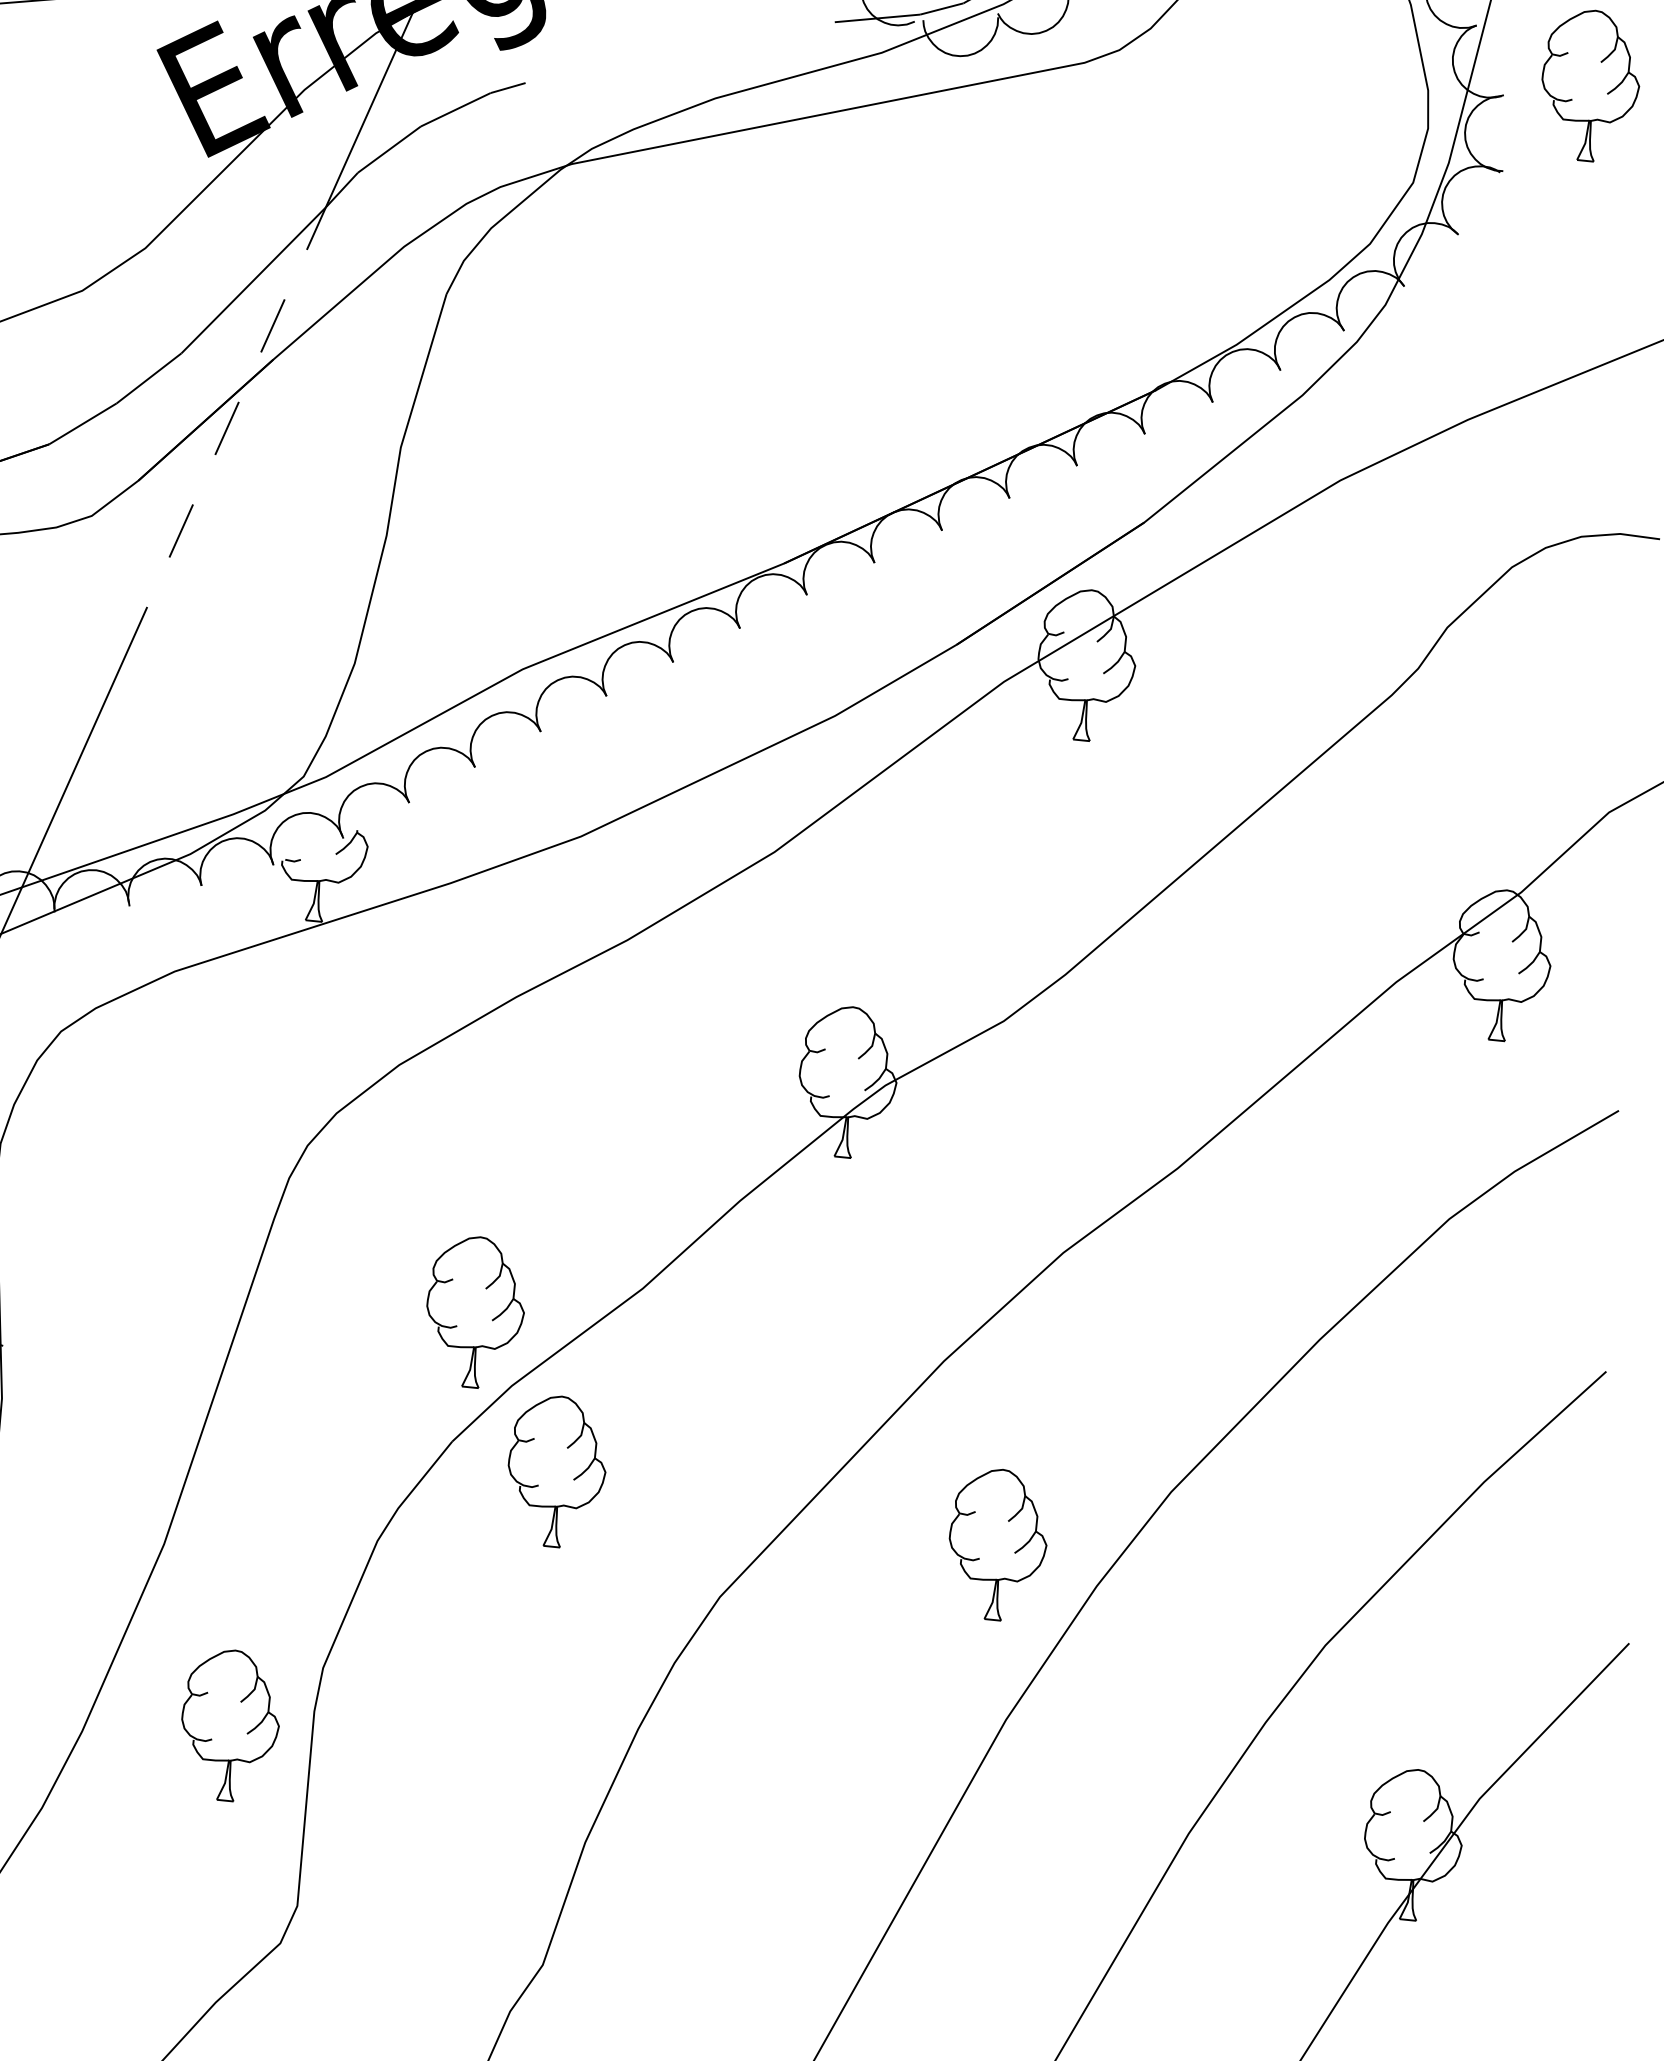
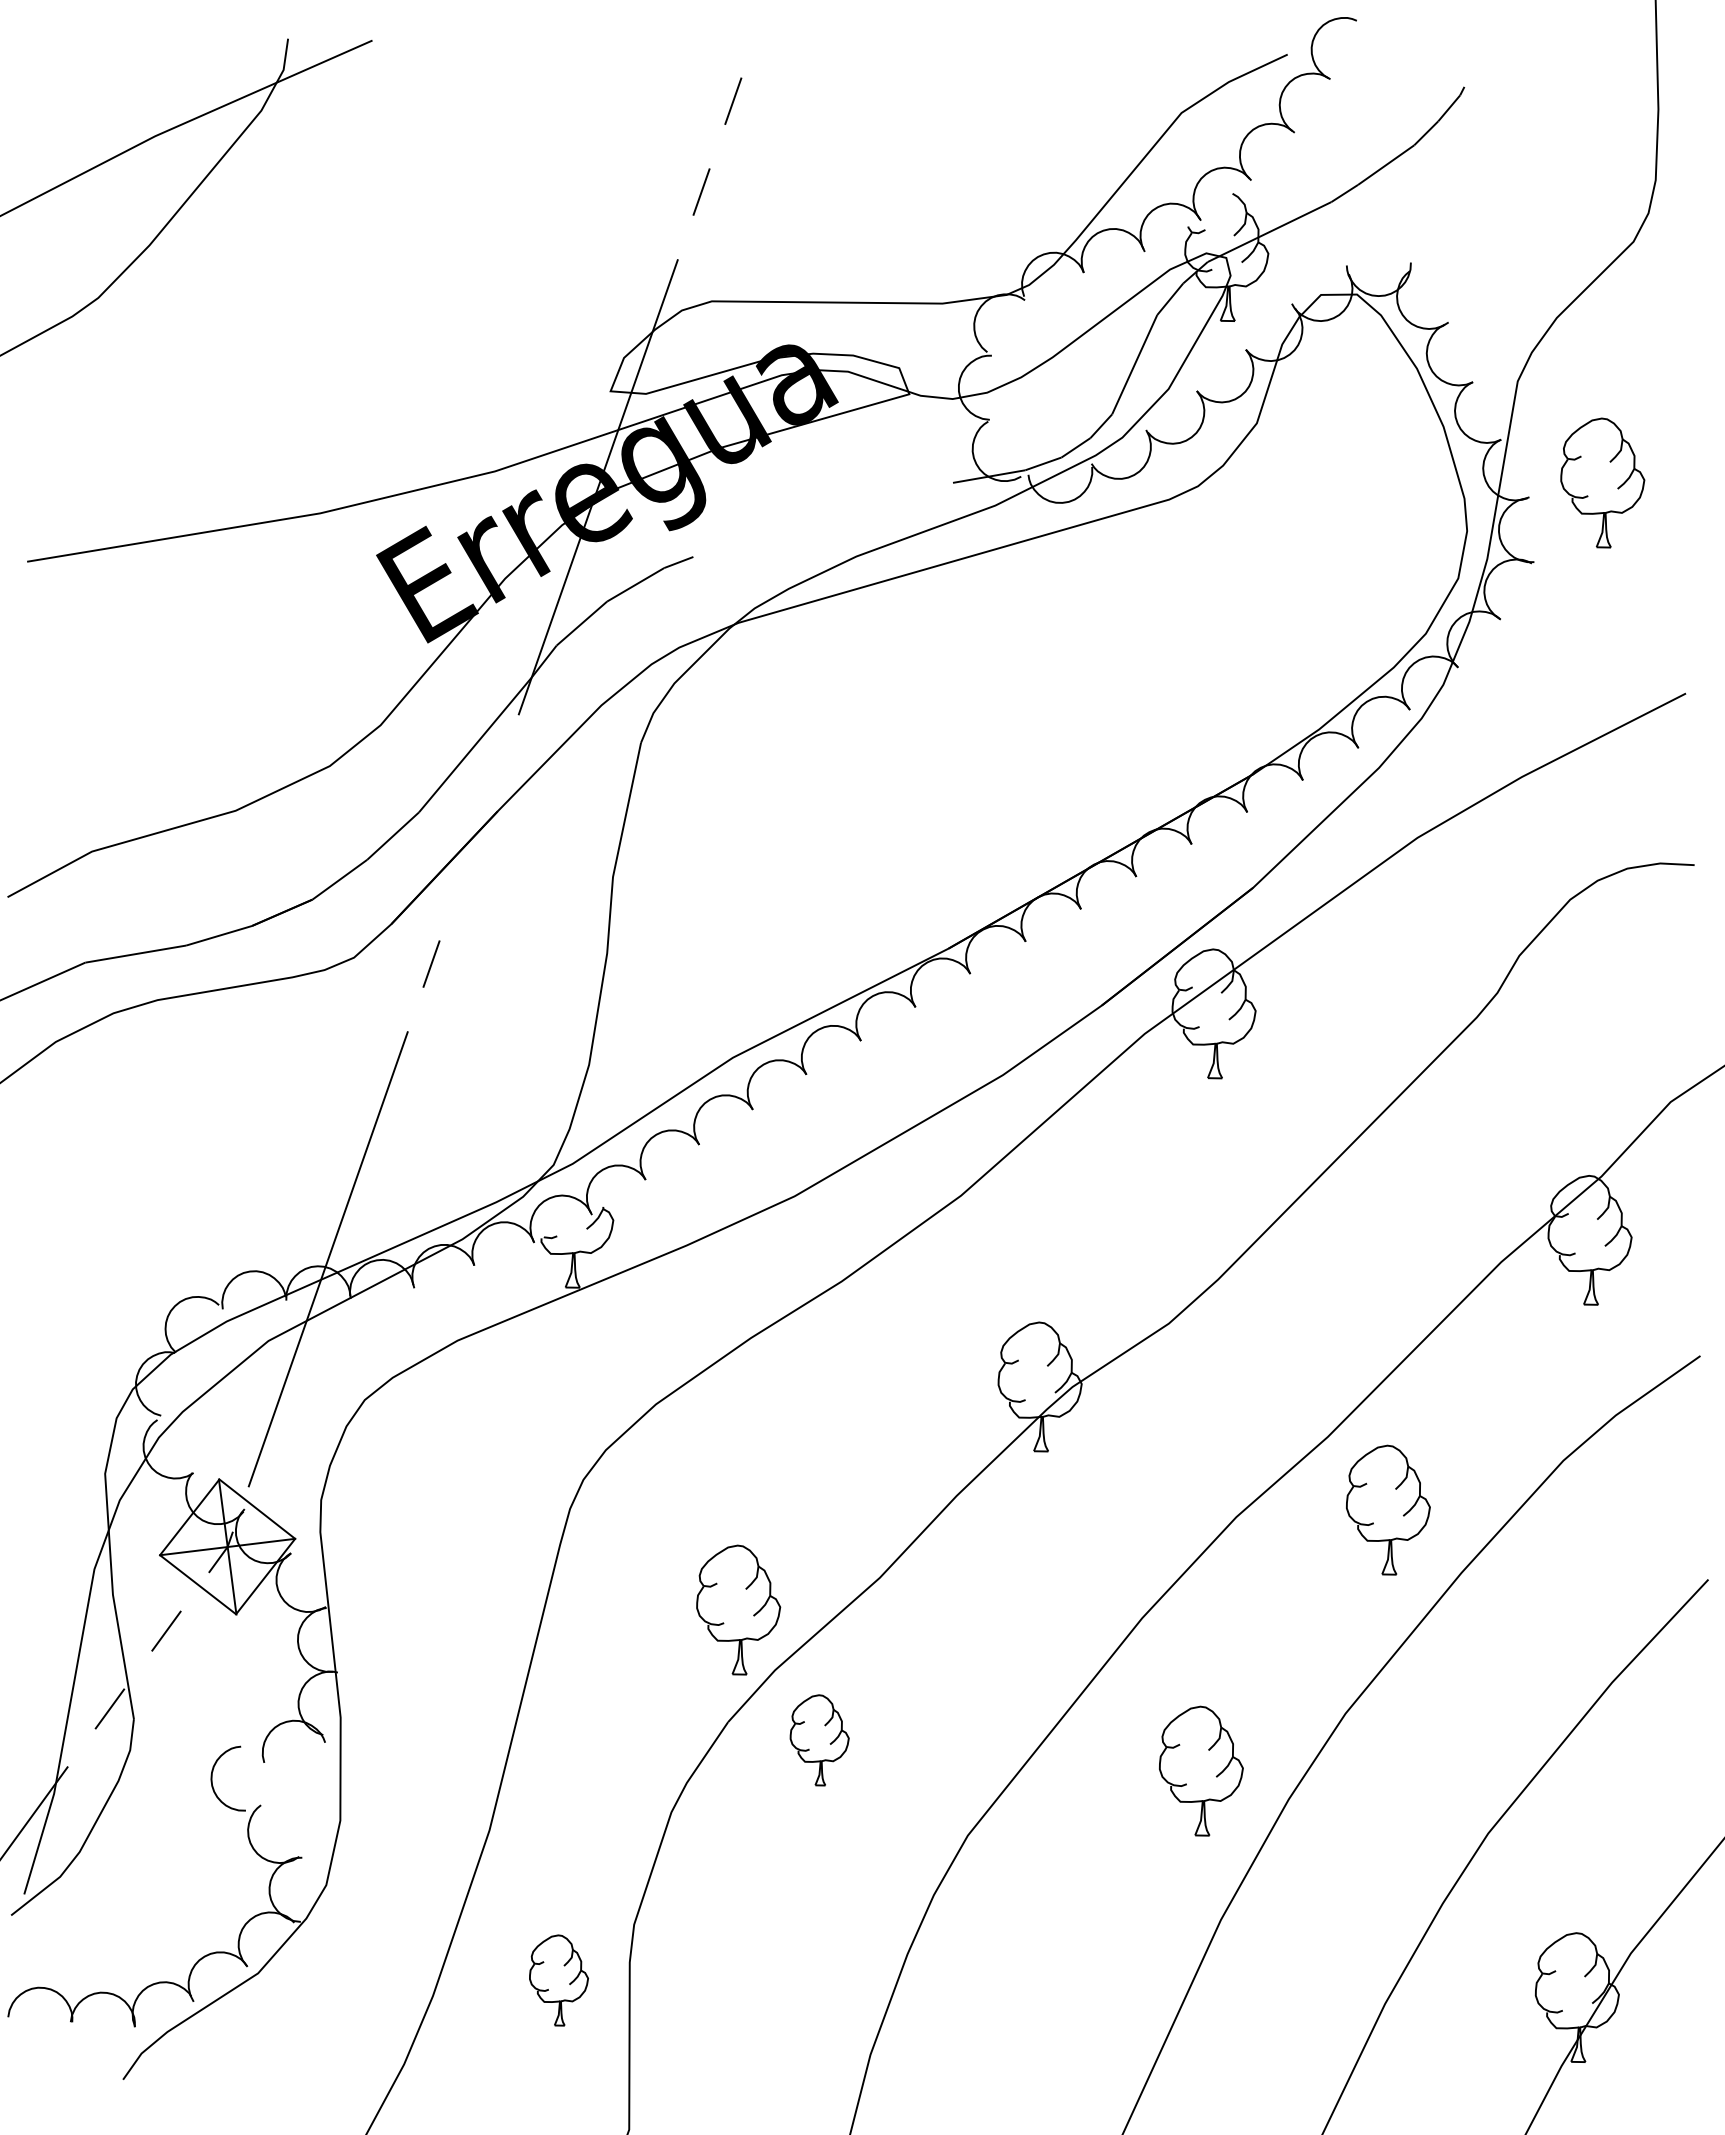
line: (273, 326) -> (495, 782), removed
line: (227, 427) -> (463, 872), removed
part: (1241, 1258) -> (1388, 1509), added
part: (556, 1471) -> (819, 1740), size x0.7
part: (229, 1725) -> (558, 1980), size x0.7

